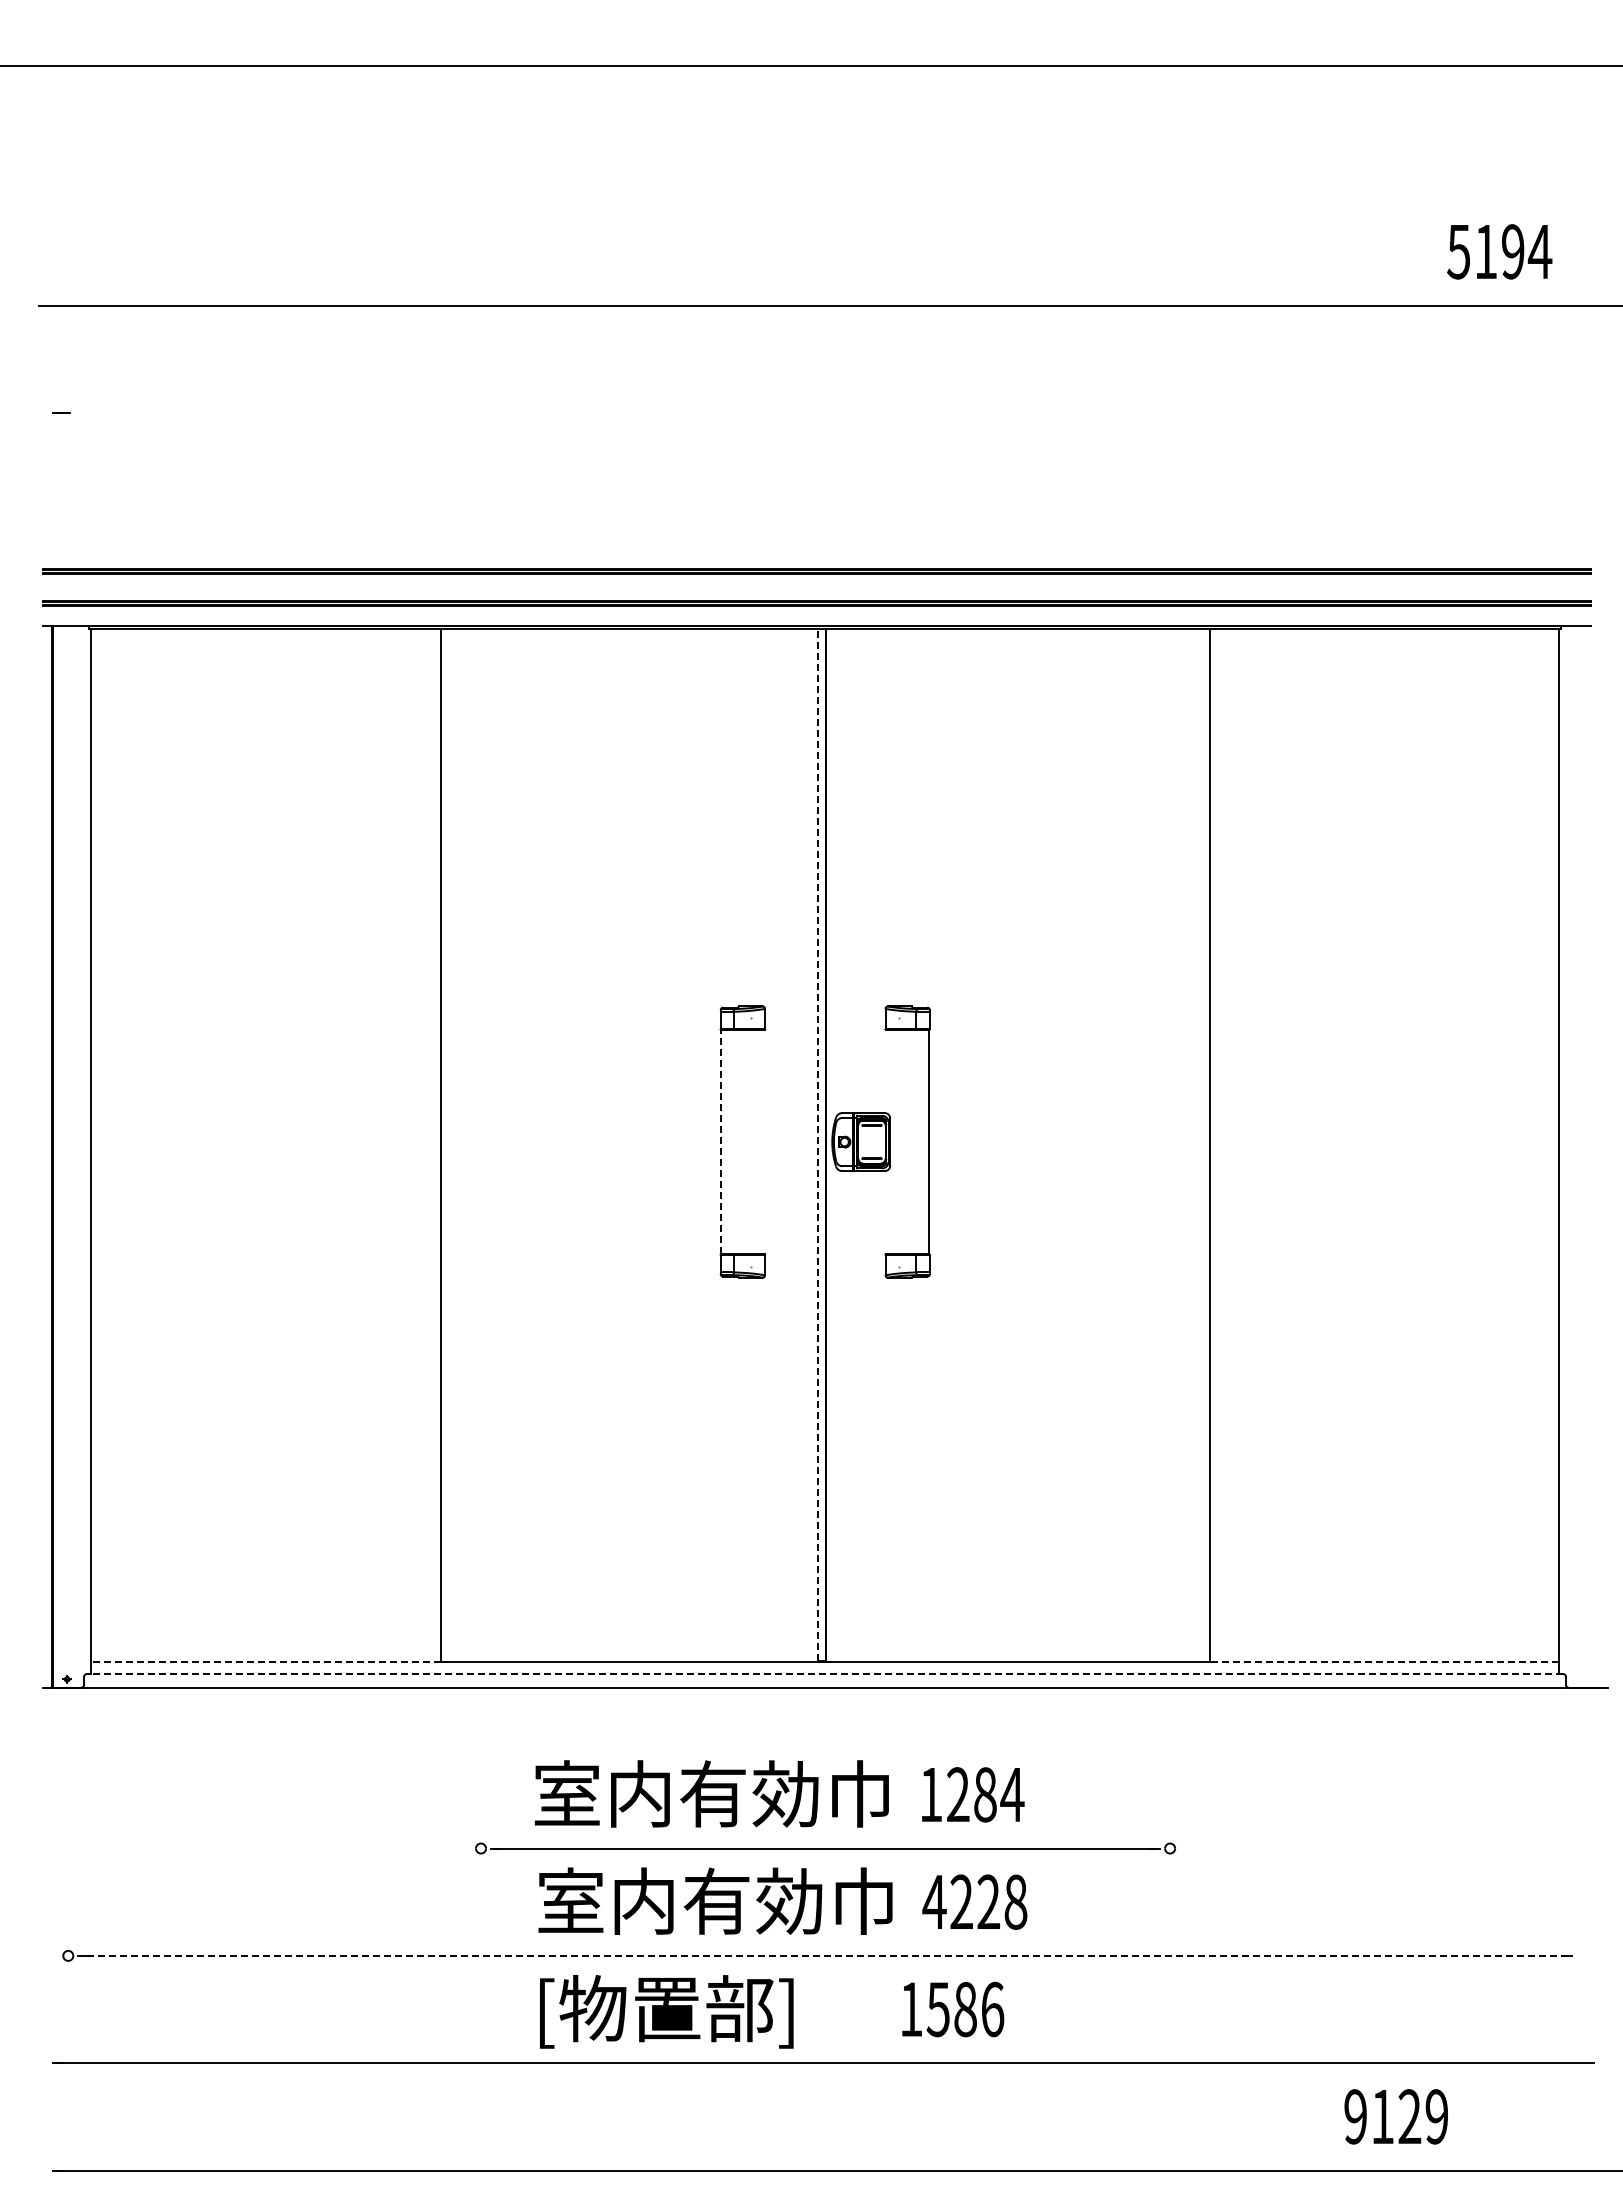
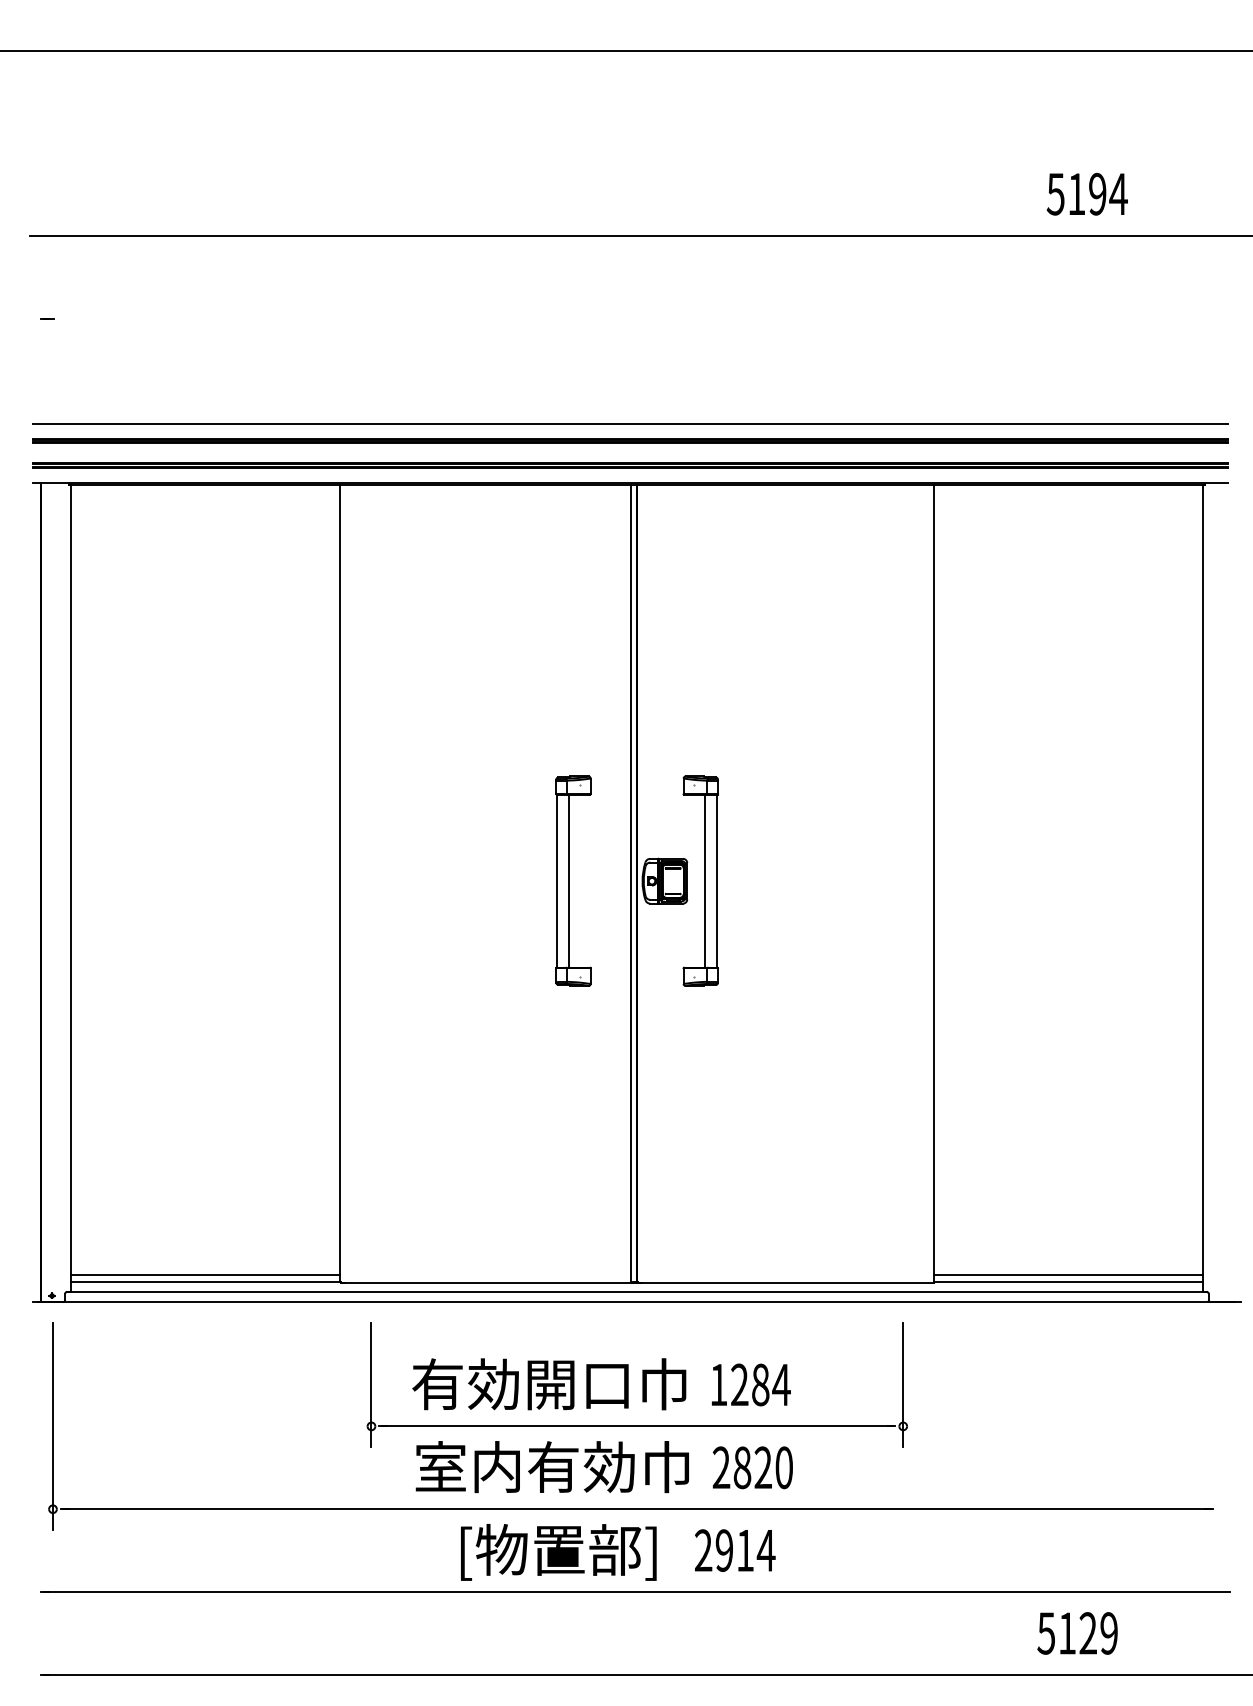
text: (1499, 251) -> (1087, 193), moved
line: (816, 550) -> (630, 424), added
line: (721, 1141) -> (557, 880), dashed -> solid
line: (737, 1141) -> (569, 880), added
line: (913, 1141) -> (705, 880), added
line: (817, 1144) -> (631, 883), dashed -> solid
line: (265, 1652) -> (205, 1275), added
line: (1383, 1652) -> (1067, 1275), added
line: (266, 1661) -> (205, 1282), dashed -> solid
line: (1383, 1661) -> (1067, 1282), dashed -> solid
line: (824, 1674) -> (636, 1292), dashed -> solid
text: (675, 1793) -> (521, 1383), 室内有効巾 -> 有効開口巾
line: (481, 1794) -> (371, 1384), added
line: (1170, 1794) -> (903, 1384), added
line: (68, 1848) -> (53, 1426), added
text: (974, 1901) -> (752, 1467), 4228 -> 2820
line: (824, 1955) -> (636, 1508), dashed -> solid
text: (952, 2009) -> (735, 1550), 1586 -> 2914
text: (666, 2011) -> (558, 1552), moved
text: (1354, 2116) -> (1045, 1633), 9129 -> 5129

